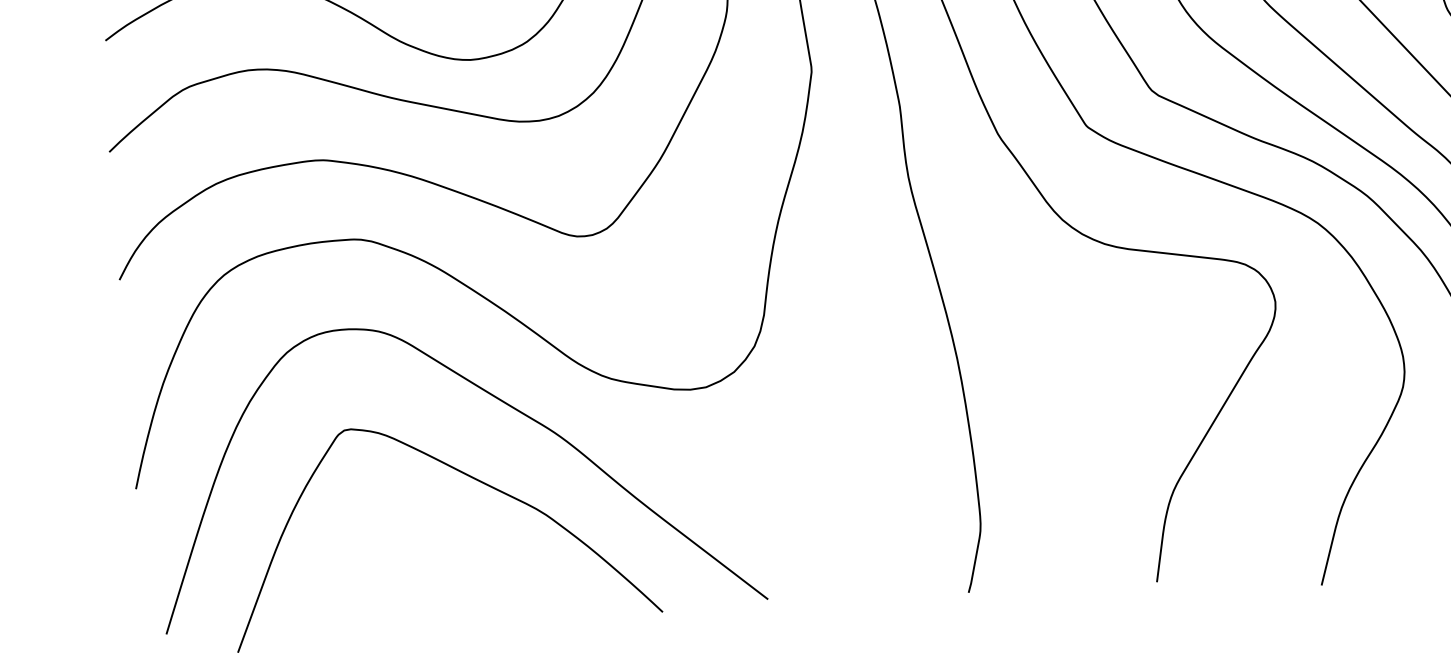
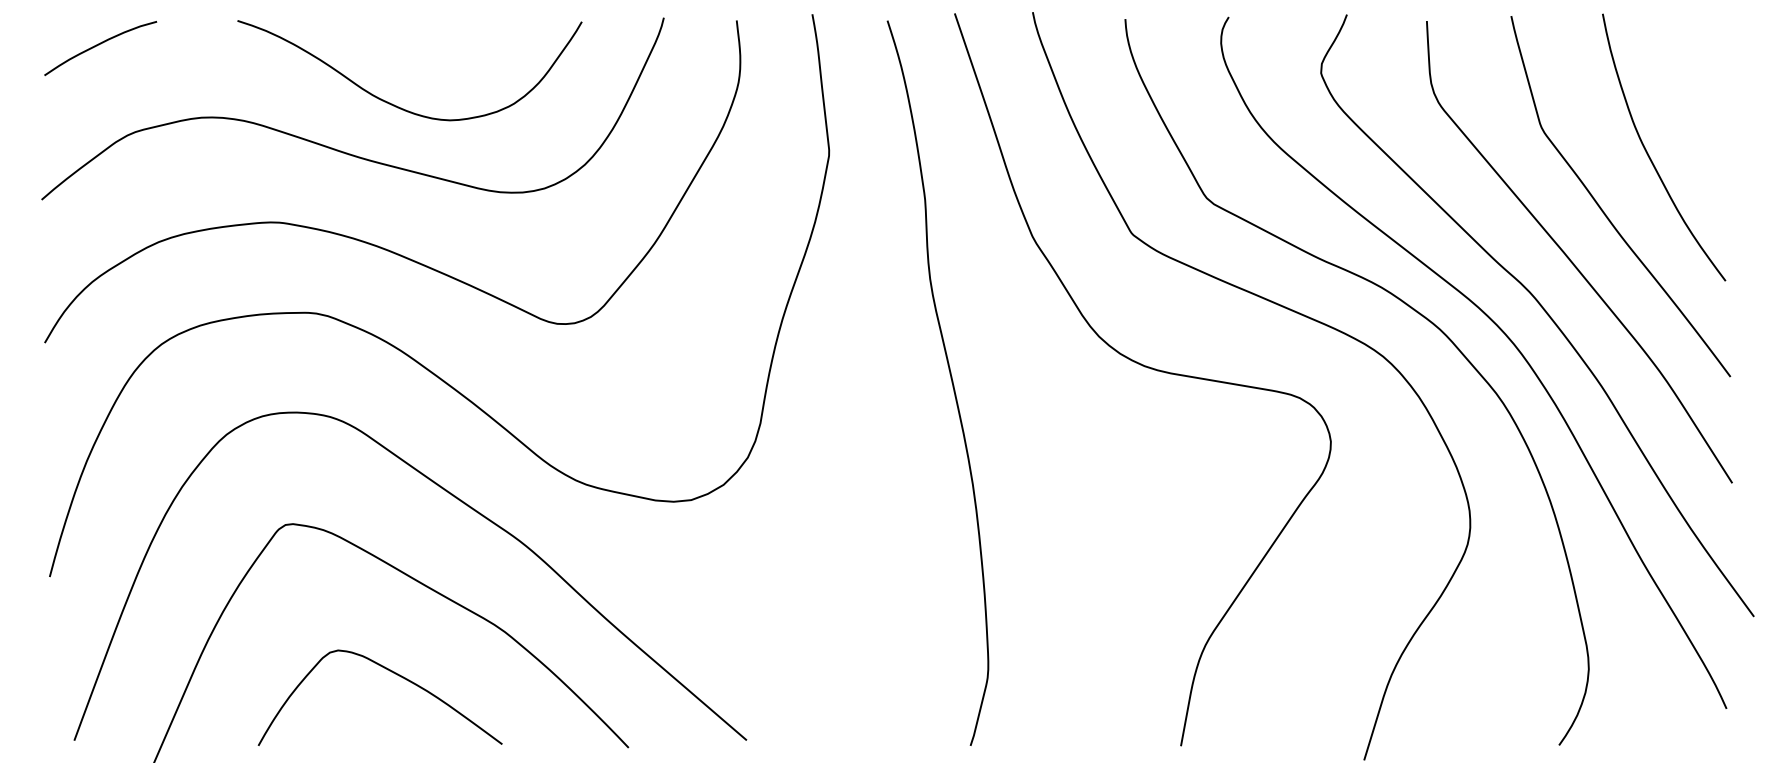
curve: (446, 557) -> (391, 672), added

